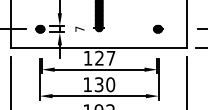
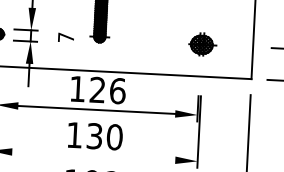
part: (158, 28) -> (203, 43), size x1.6
text: (110, 57) -> (116, 89), 127 -> 126
line: (98, 96) -> (92, 156), removed

